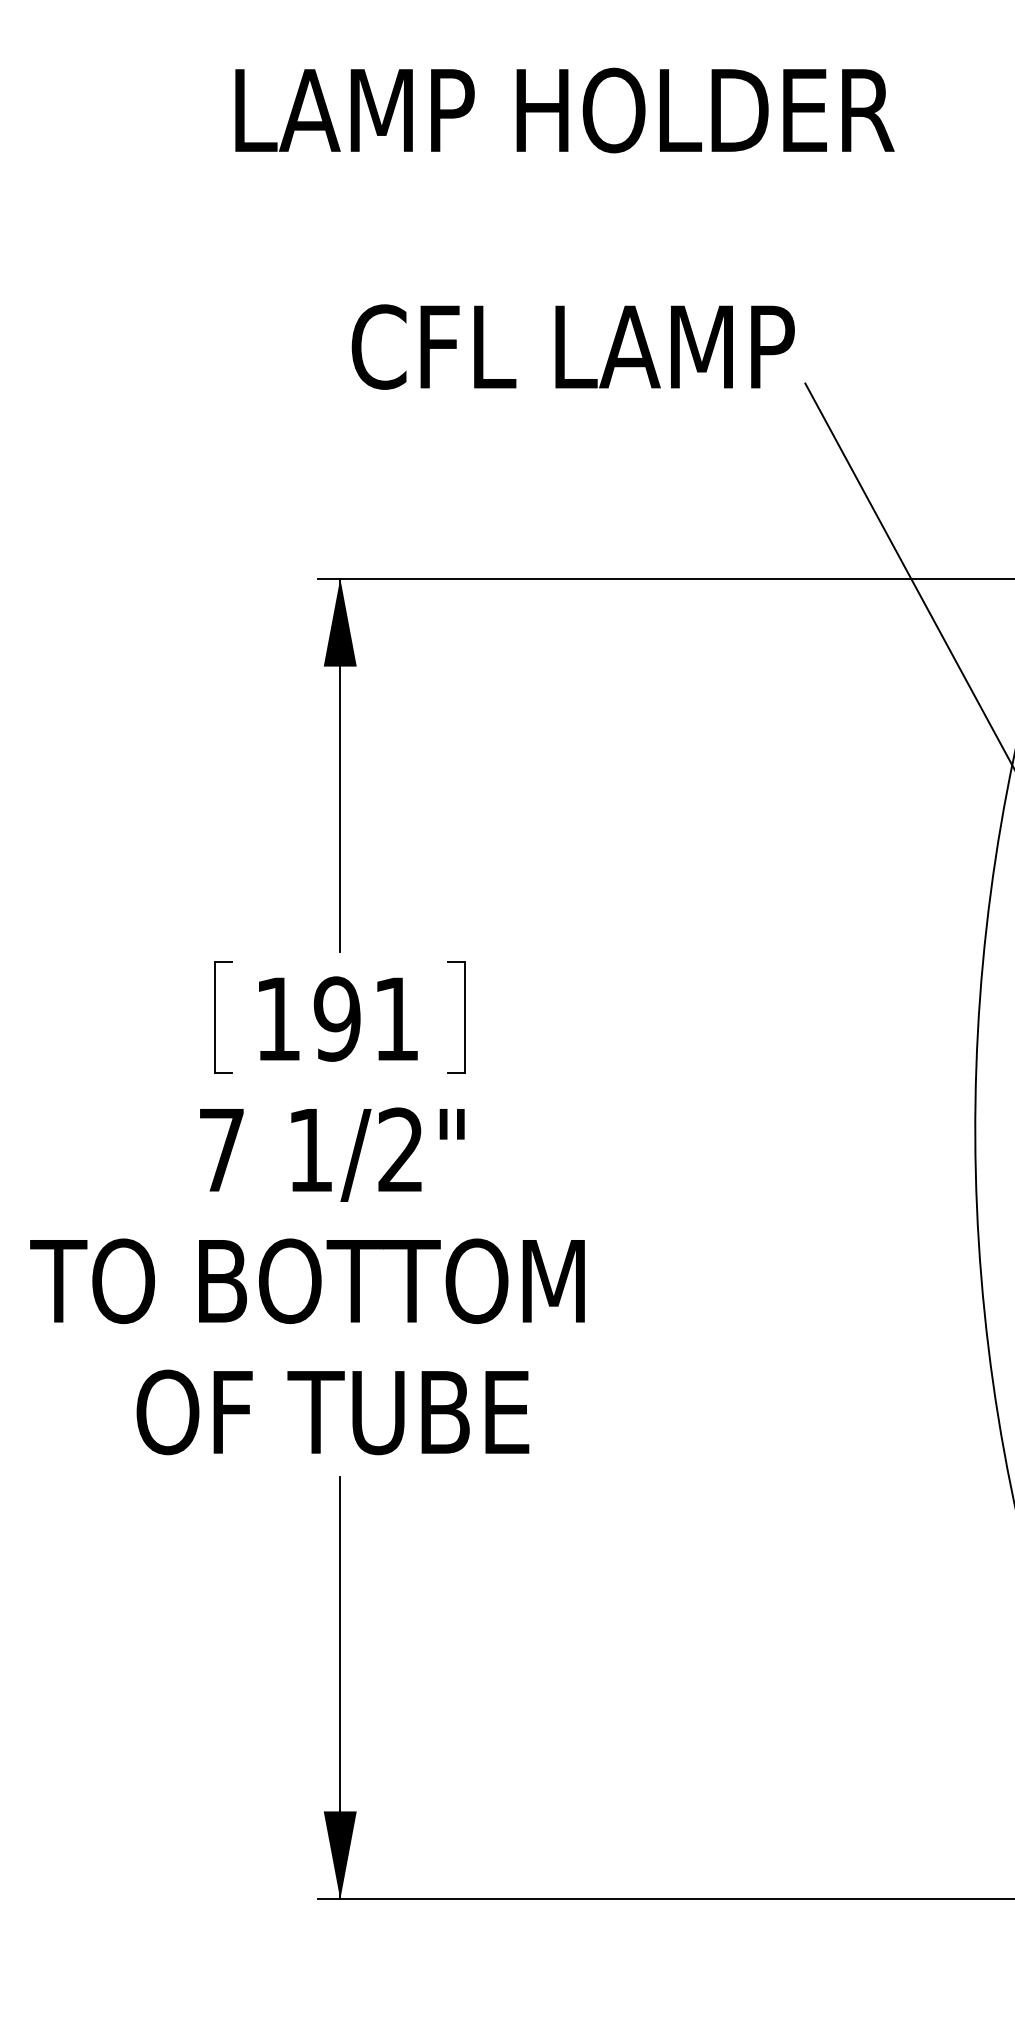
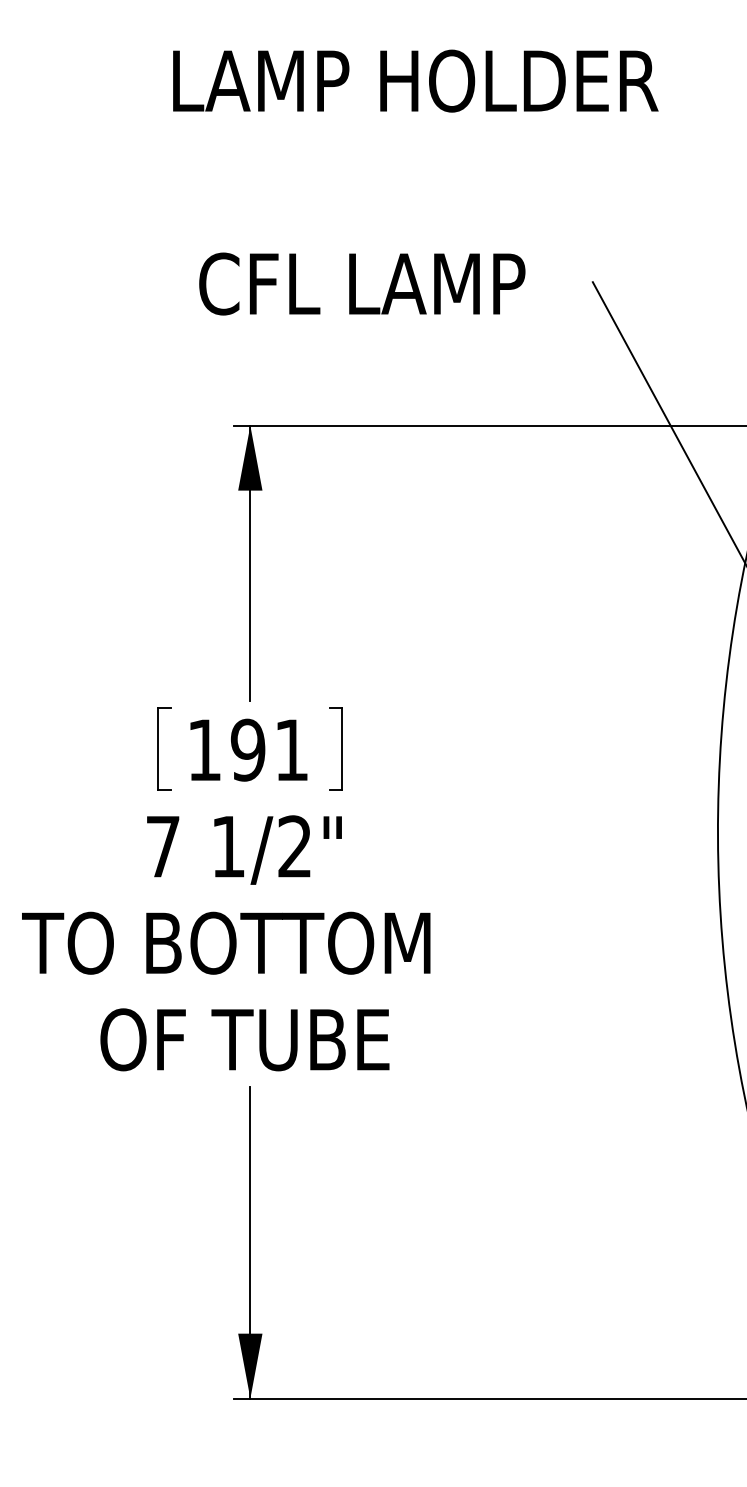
text: (572, 346) -> (361, 283), moved

